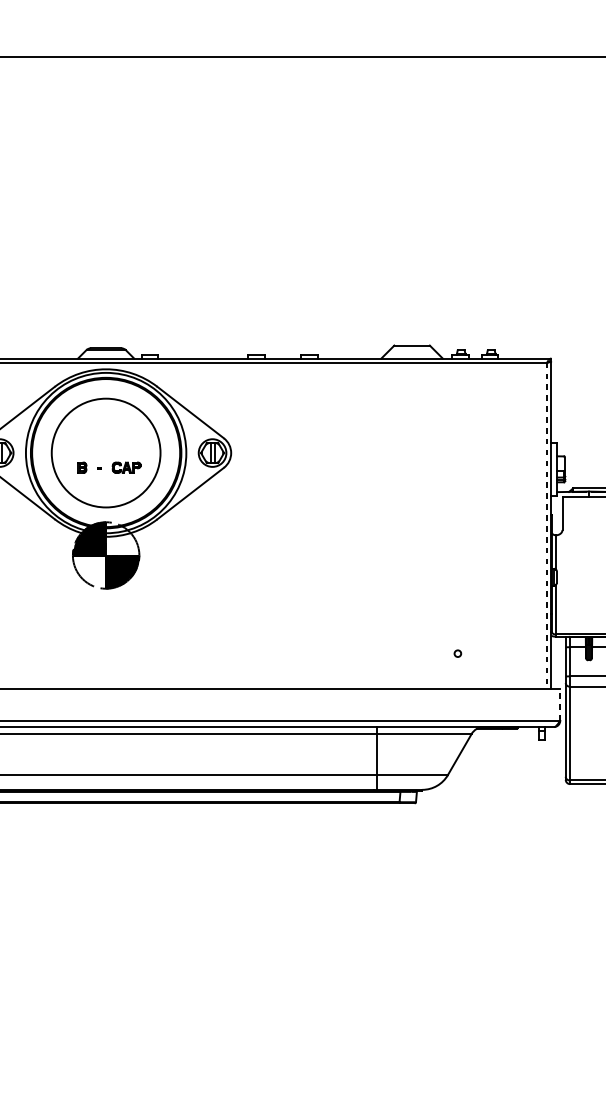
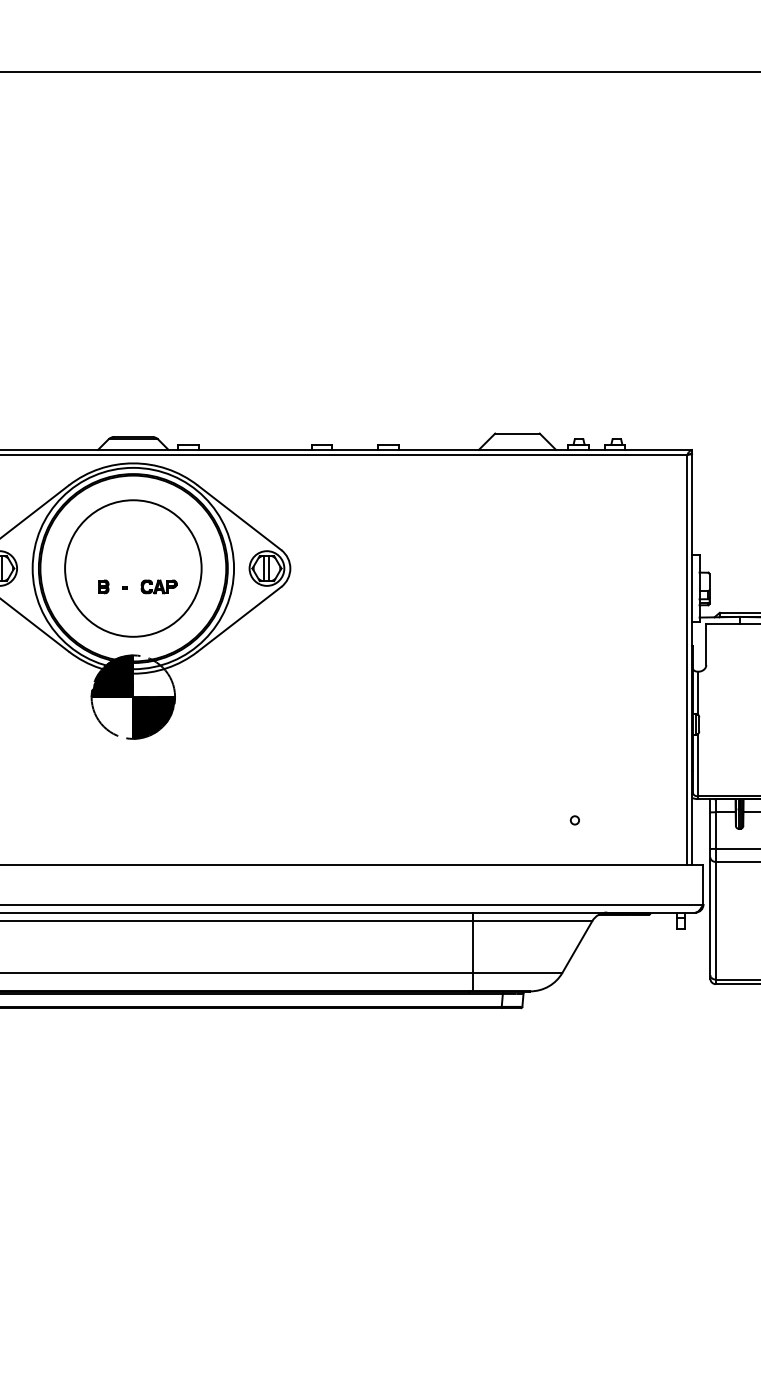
line: (547, 526) -> (687, 660), dashed -> solid
line: (560, 705) -> (703, 885), dashed -> solid

